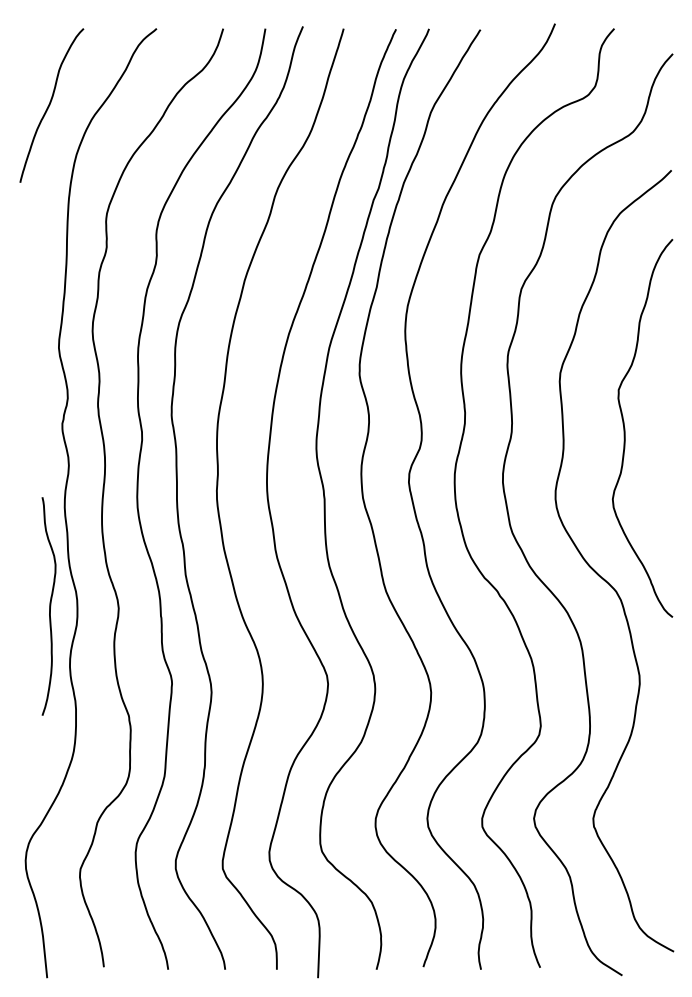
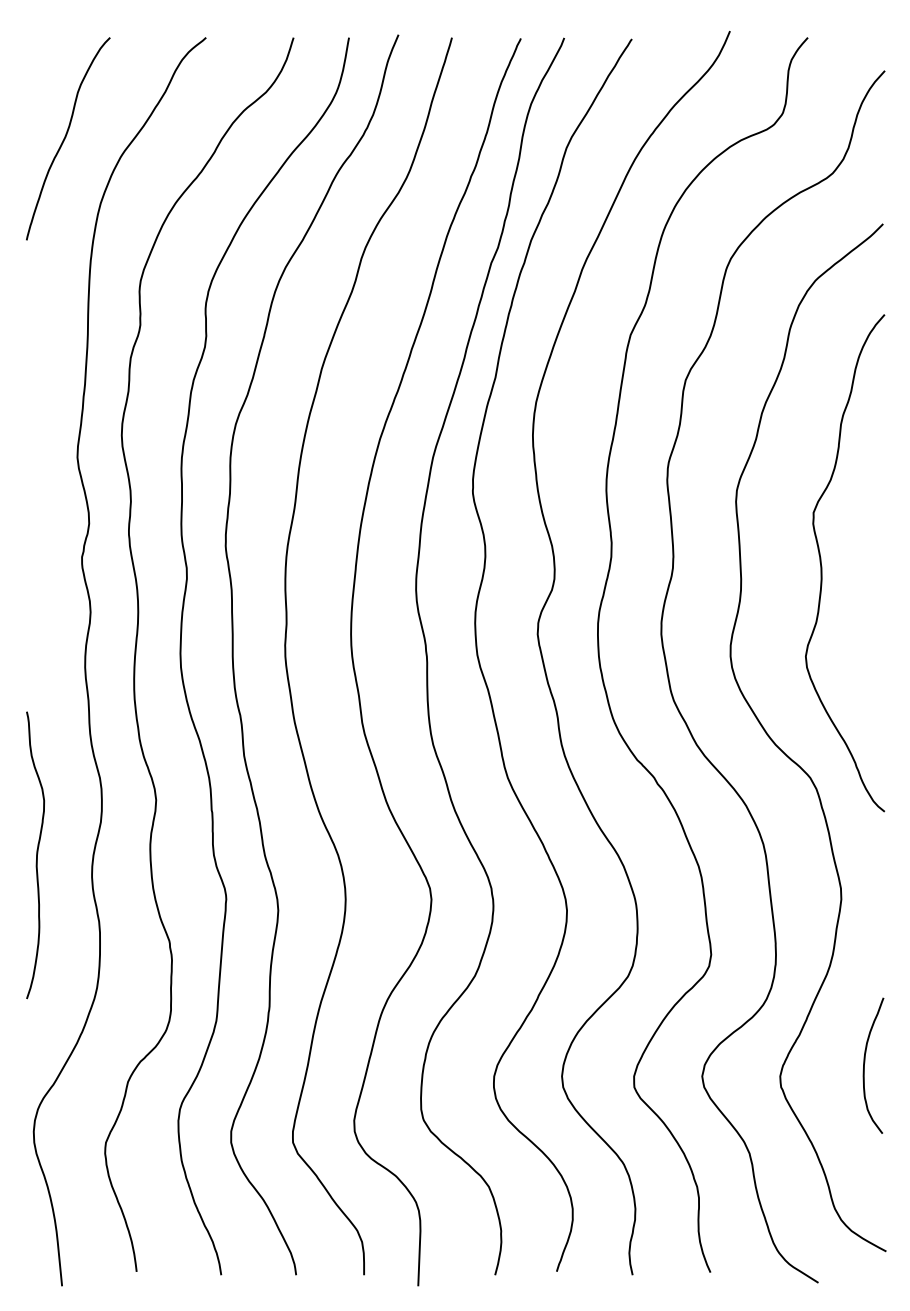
curve: (49, 606) -> (36, 855), moved
curve: (658, 808) -> (865, 1063), added

